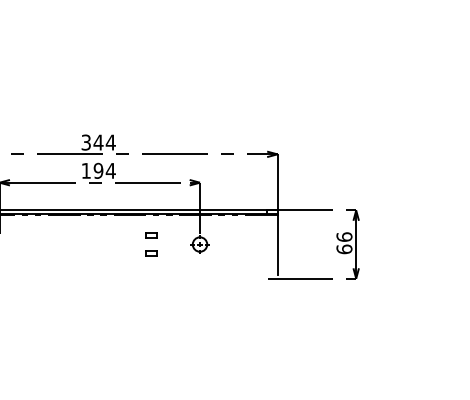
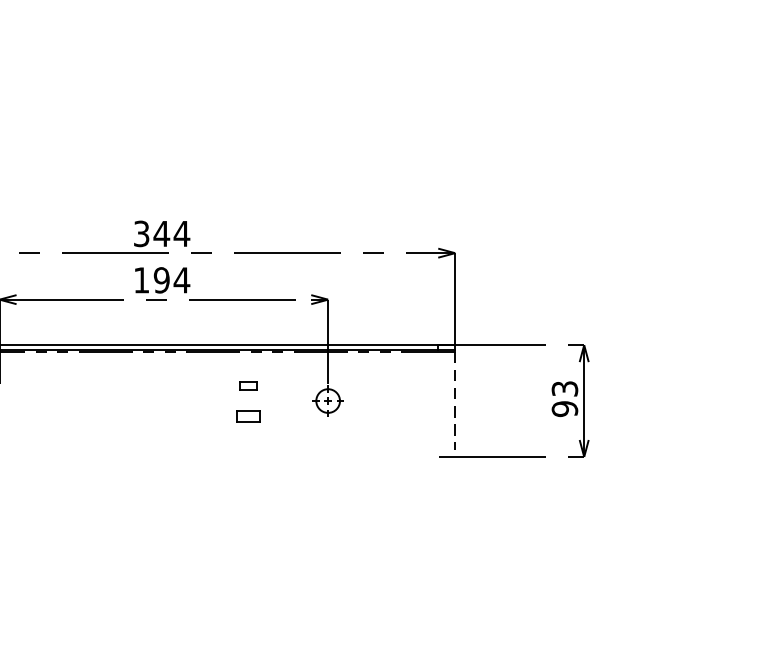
text: (344, 243) -> (565, 399), 66 -> 93
line: (277, 244) -> (455, 400), solid -> dashed
part: (151, 253) -> (248, 415), size x1.4

